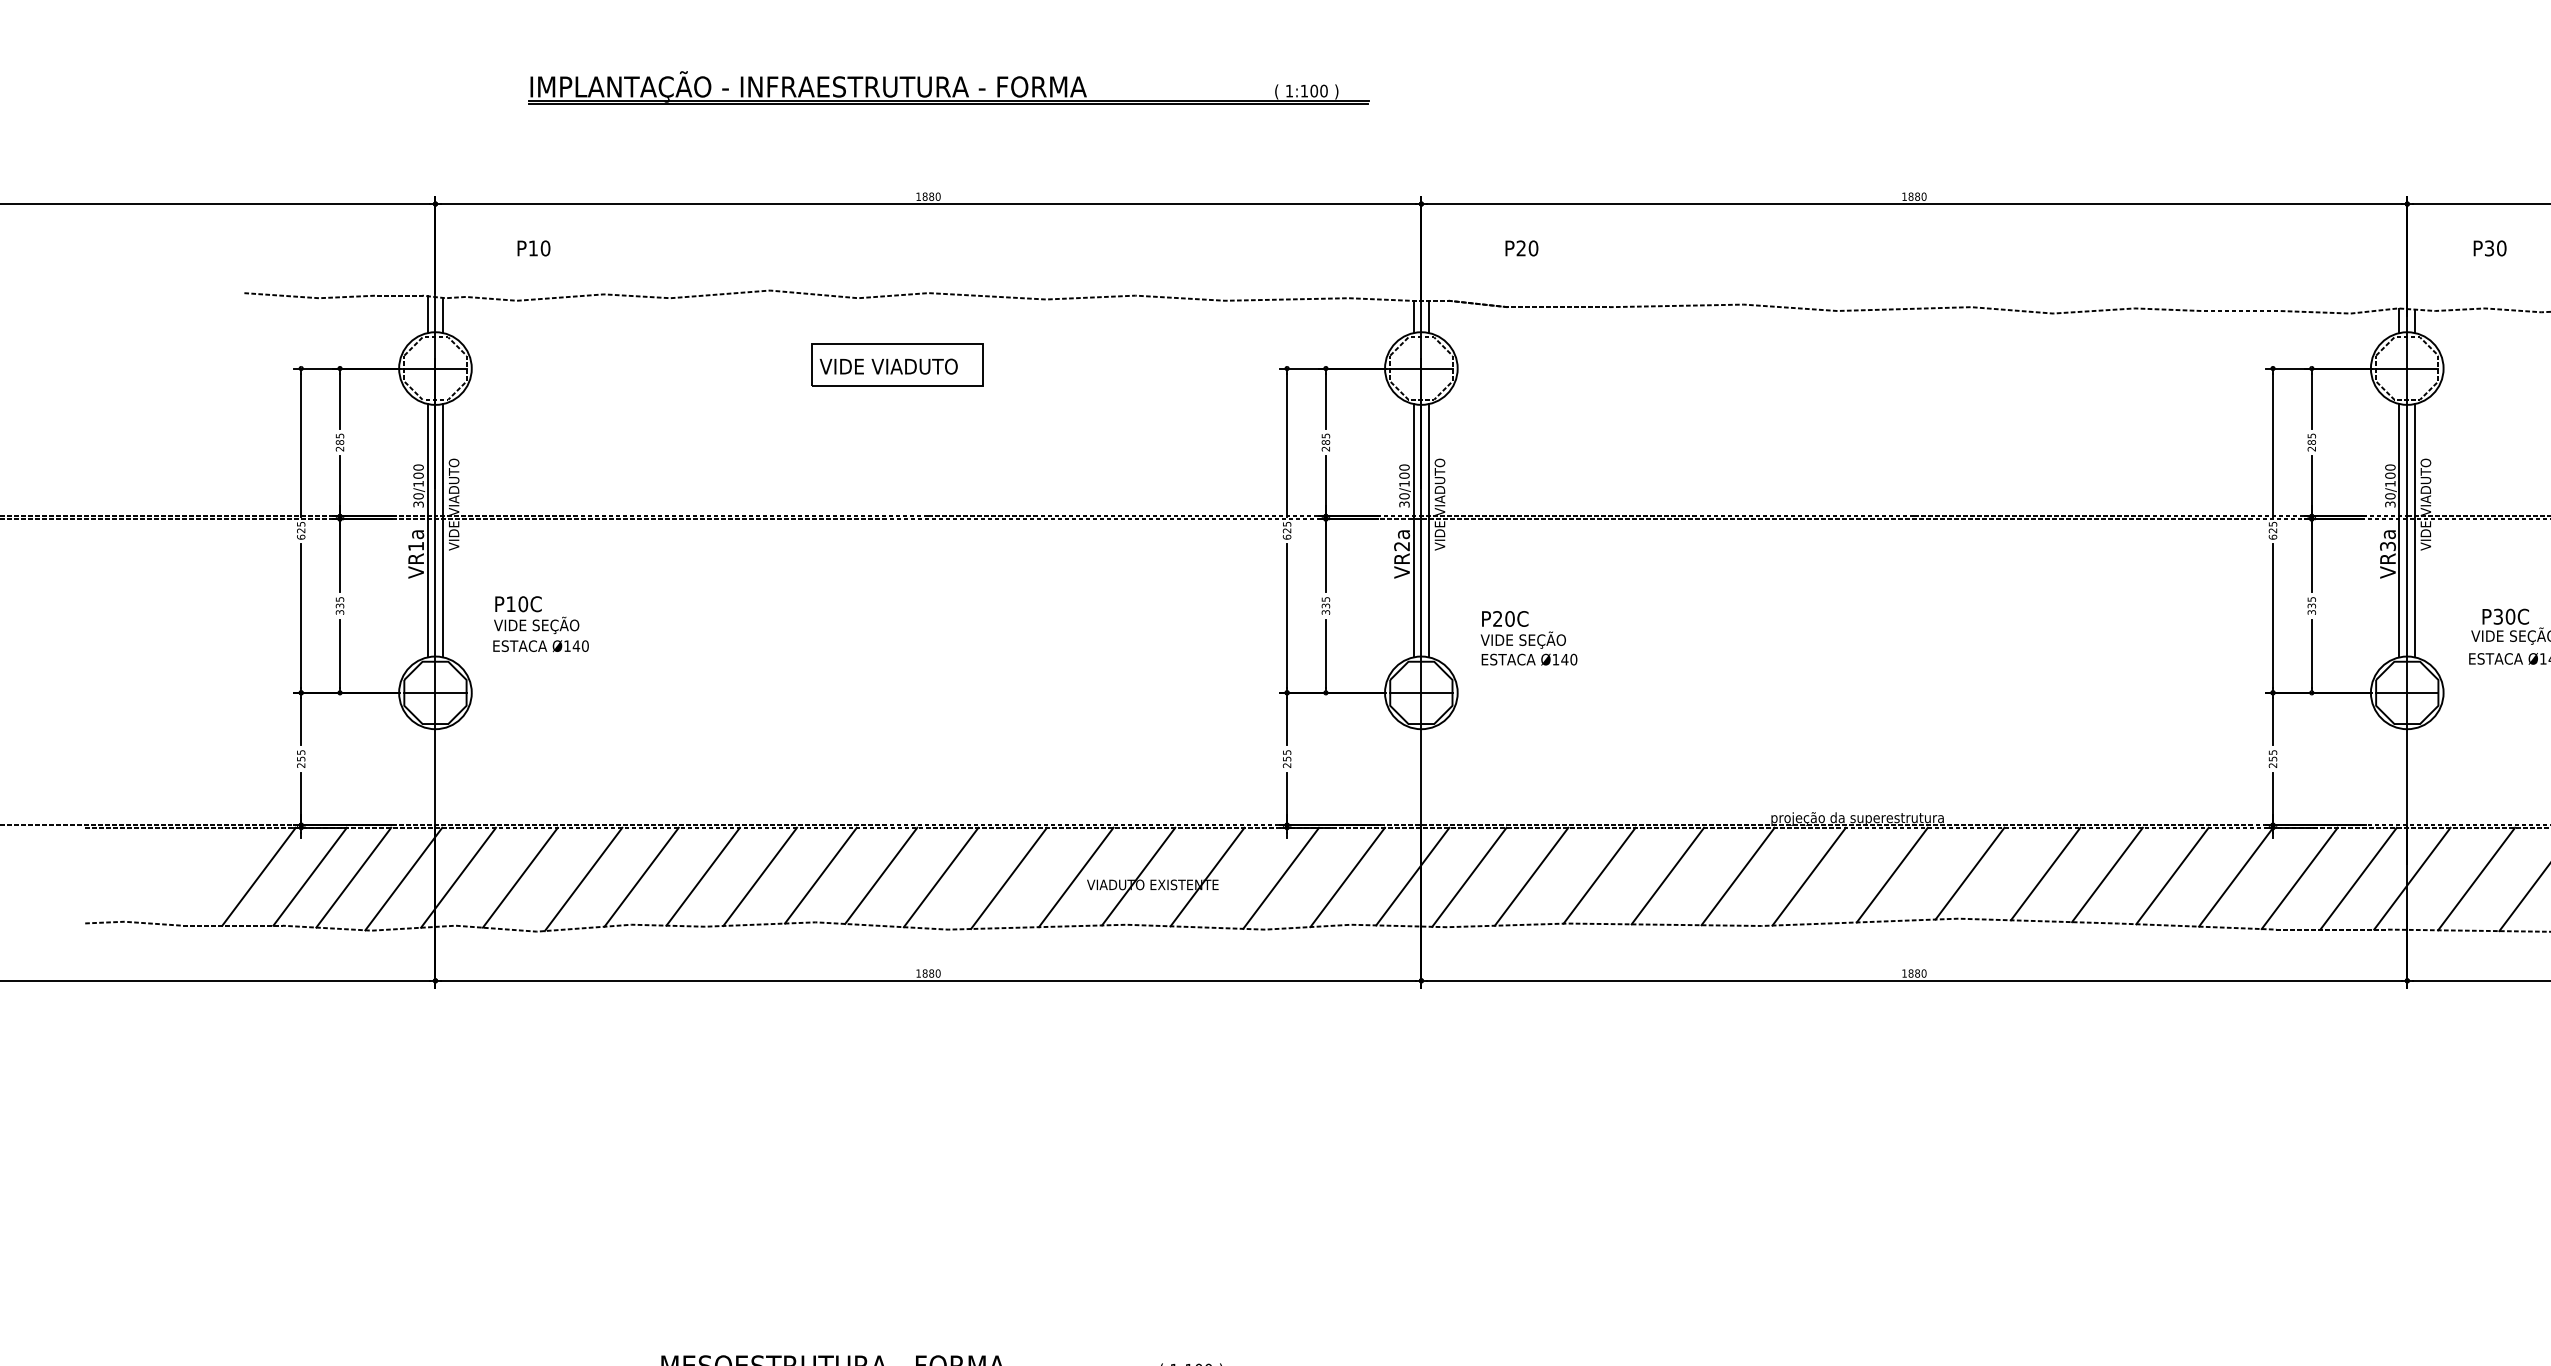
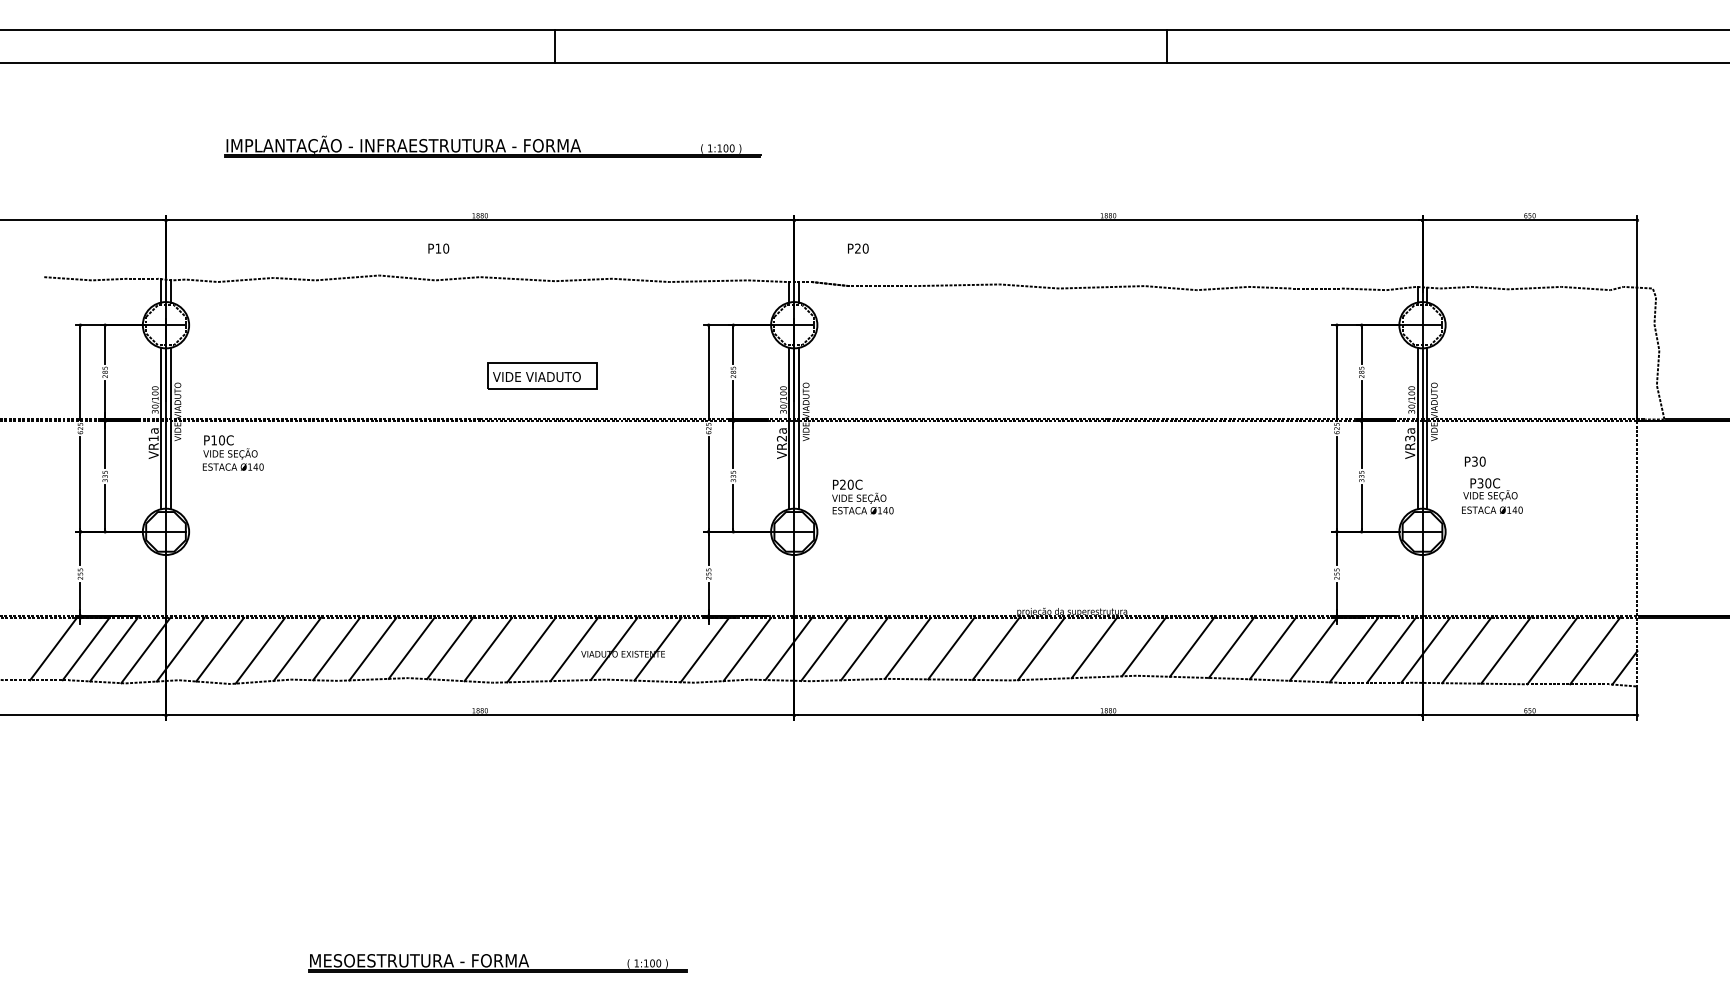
text: (533, 248) -> (438, 248), moved
text: (2490, 248) -> (1475, 461), moved
part: (897, 364) -> (542, 375), moved
text: (539, 623) -> (232, 452), moved

